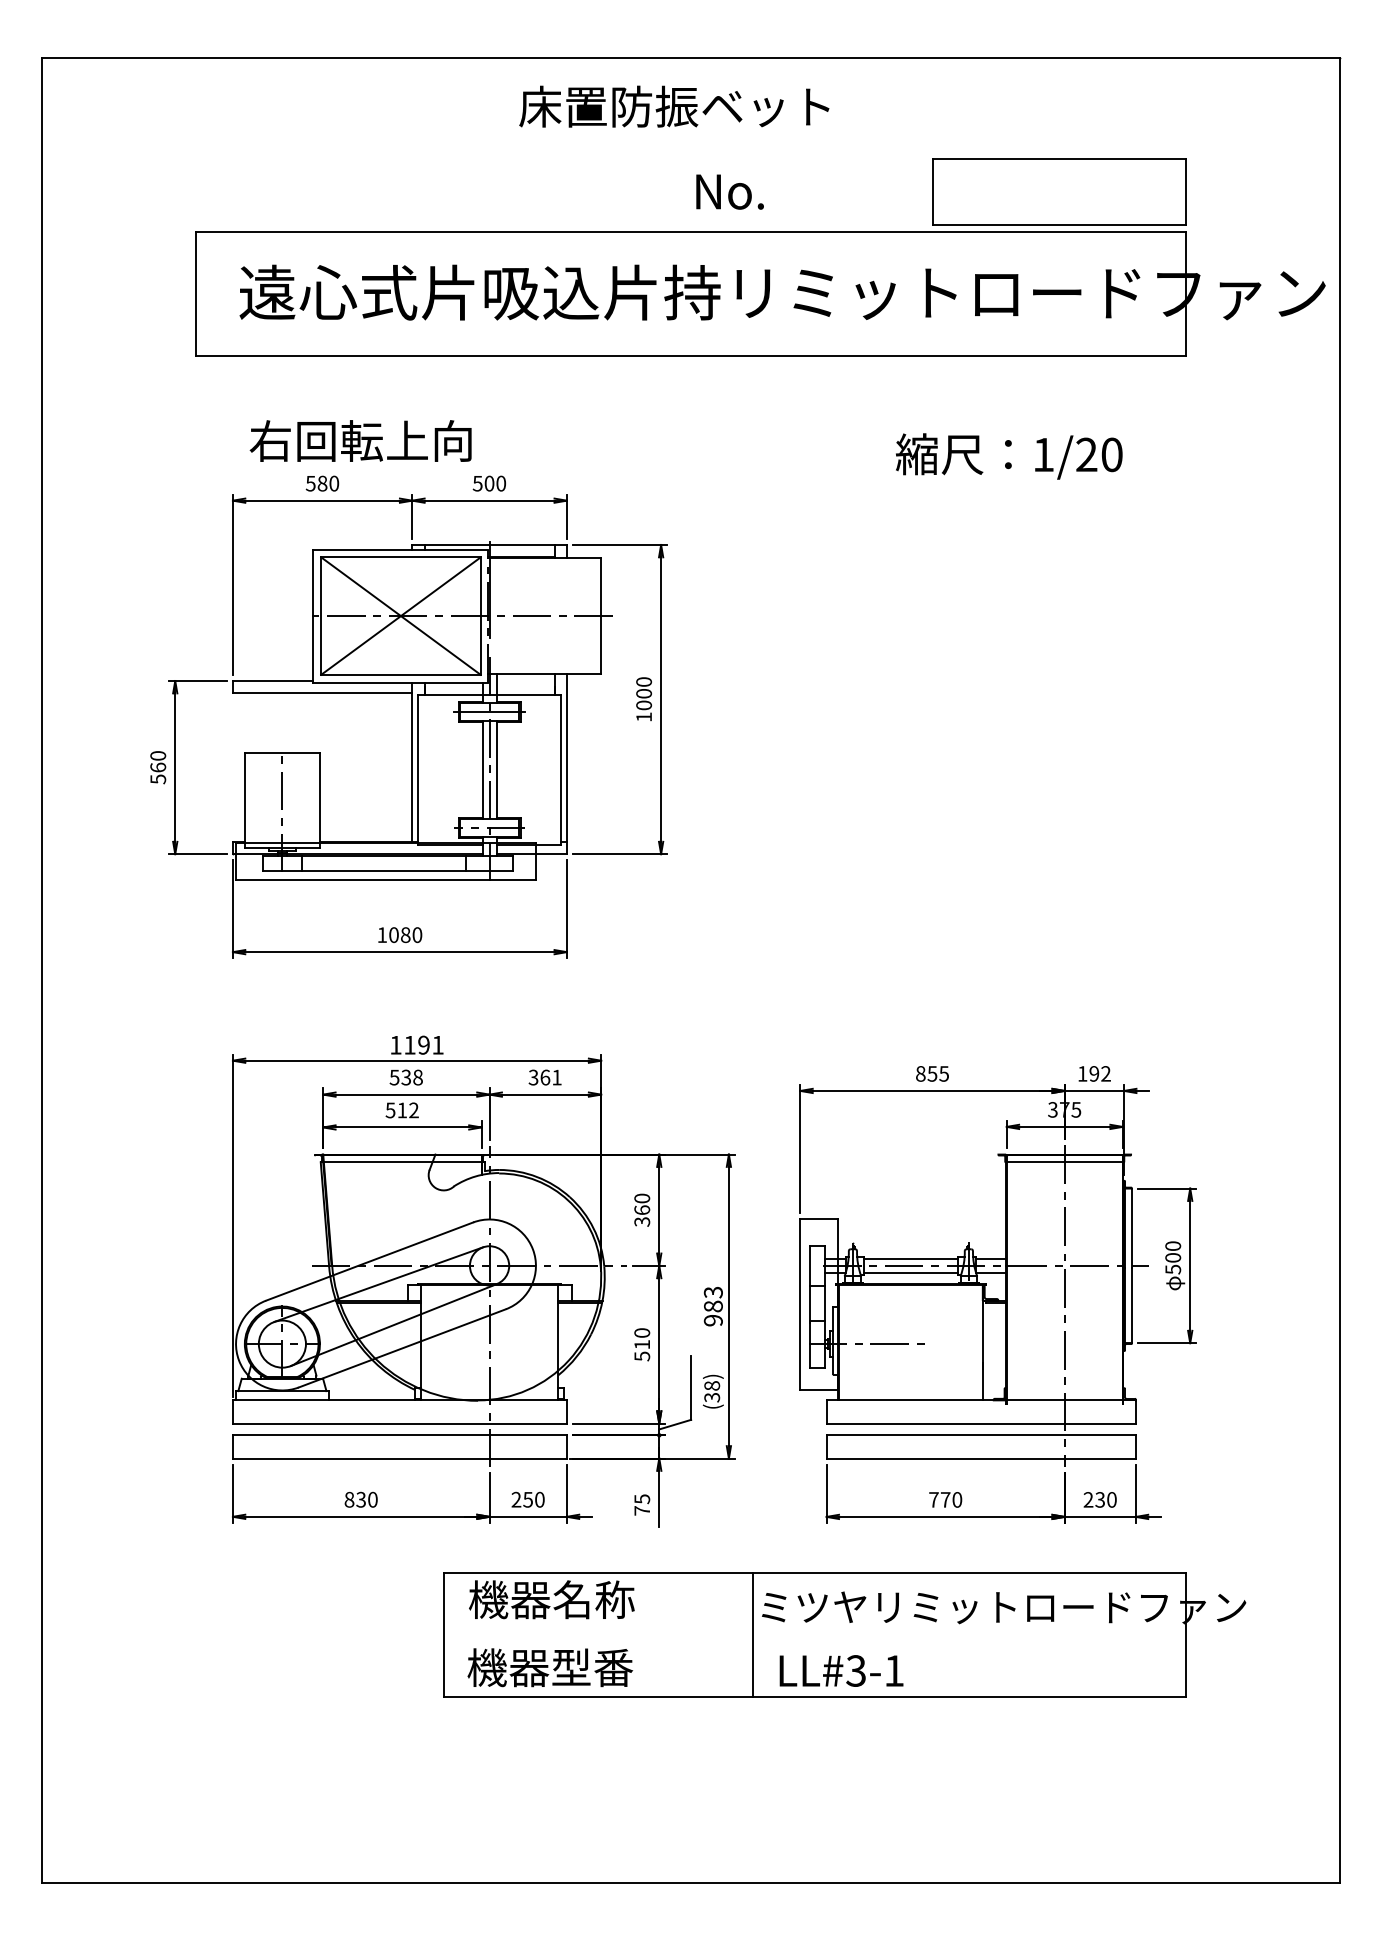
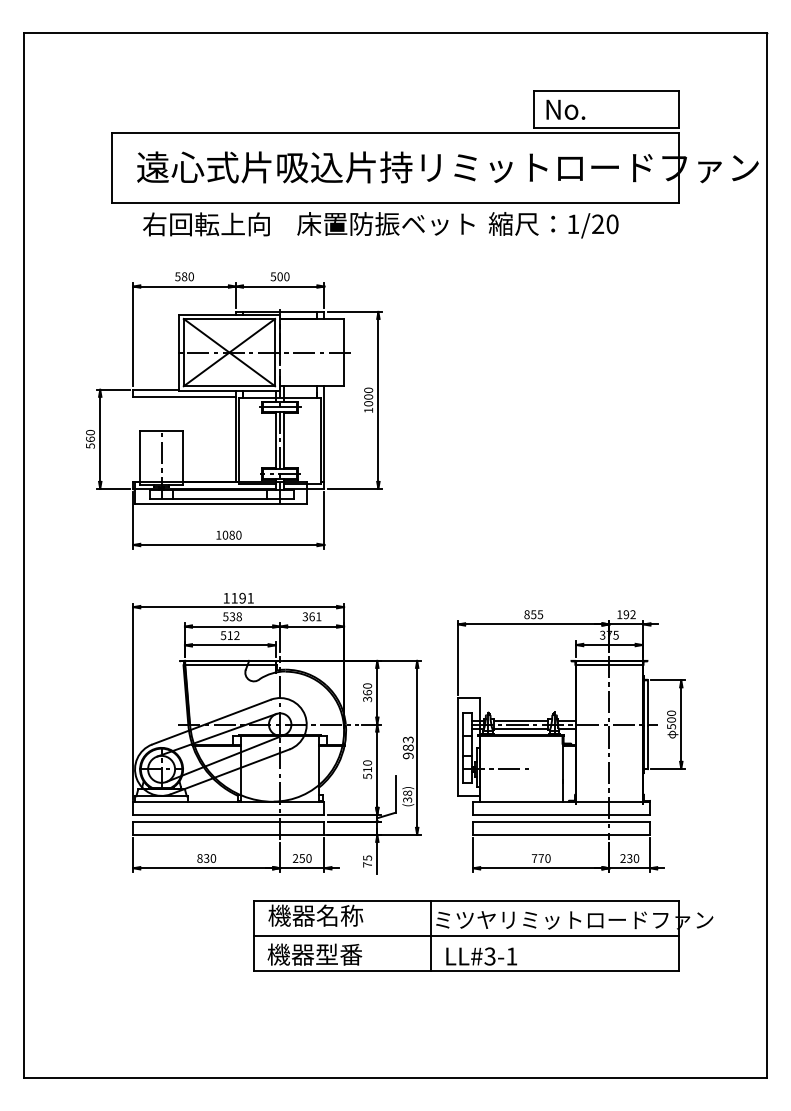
text: (673, 105) -> (385, 223), moved
text: (729, 191) -> (565, 109), moved
text: (360, 441) -> (206, 224), moved
text: (1008, 456) -> (553, 225), moved
line: (813, 1636) -> (465, 936), added

